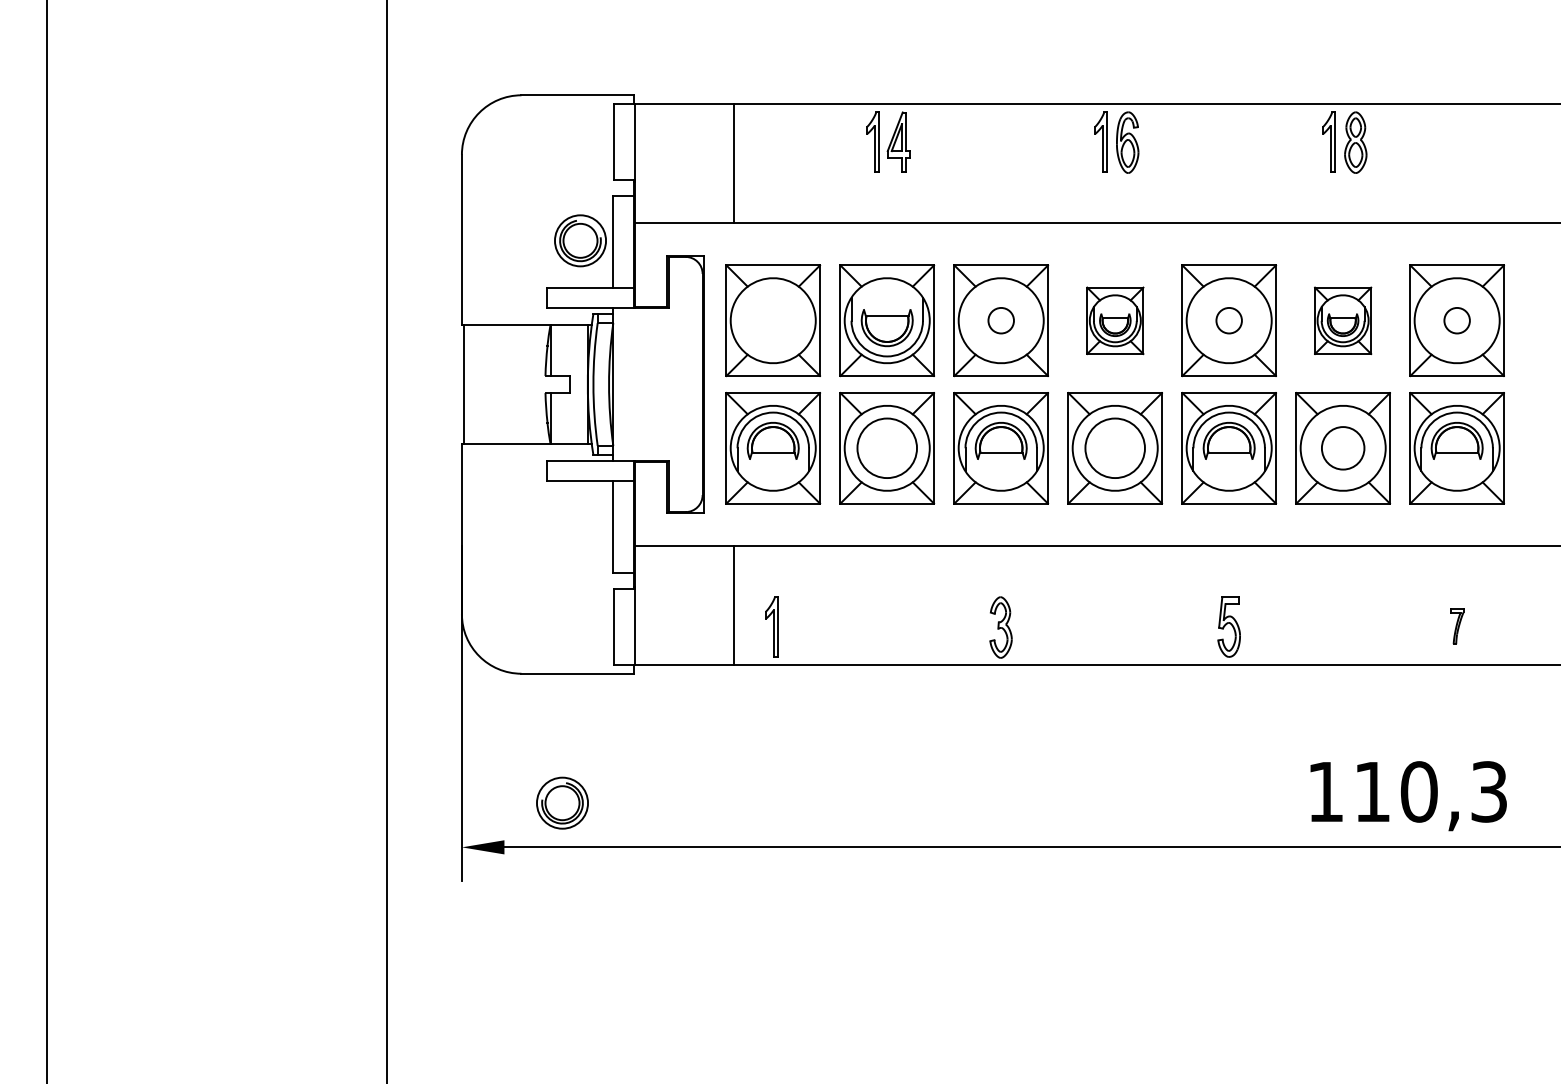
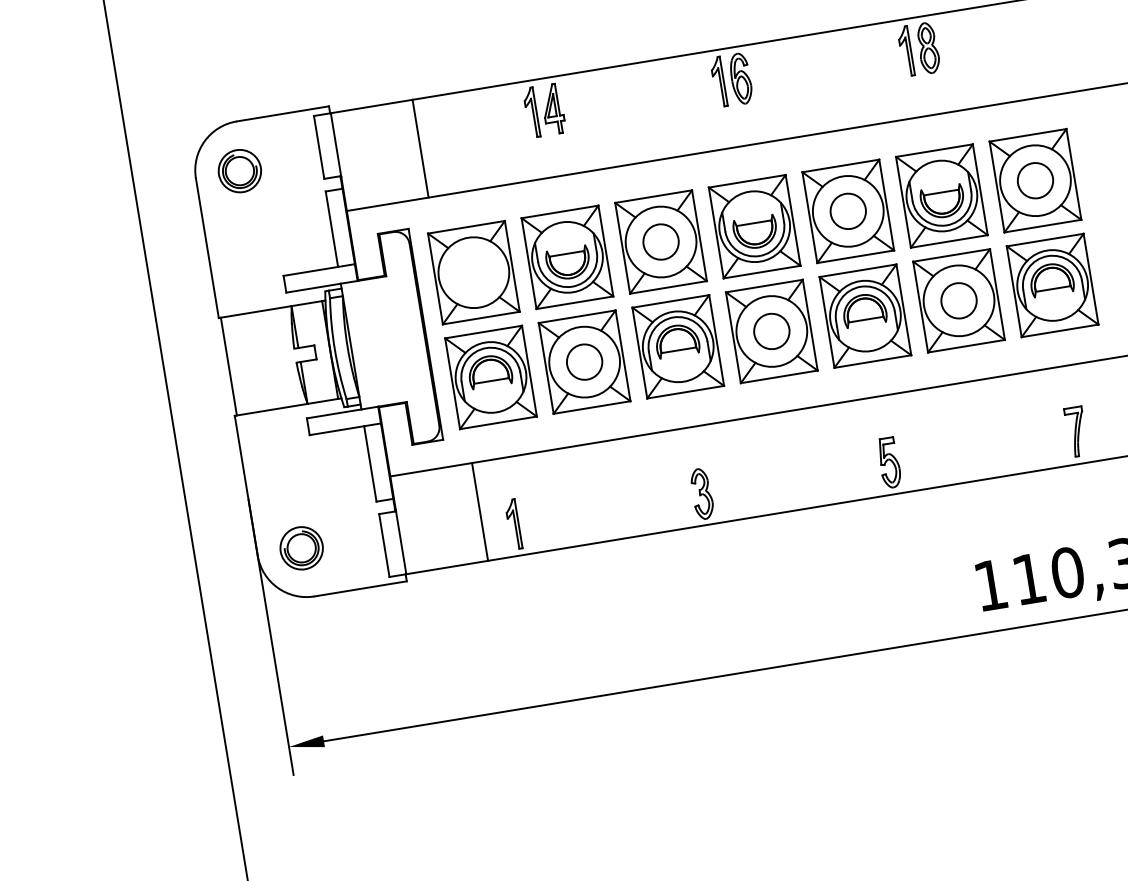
part: (580, 240) -> (239, 170), moved
circle: (1000, 320) -> (660, 241), size x1.67
part: (1115, 320) -> (754, 226), size x1.67
circle: (1228, 320) -> (847, 211), size x1.67
part: (1342, 320) -> (941, 195), size x1.67
circle: (1456, 320) -> (1034, 180), size x1.67
circle: (886, 448) -> (584, 362), size x0.71
circle: (1114, 448) -> (771, 331), size x0.71
part: (1457, 626) -> (1076, 431), size x1.67
part: (562, 802) -> (301, 547), moved

